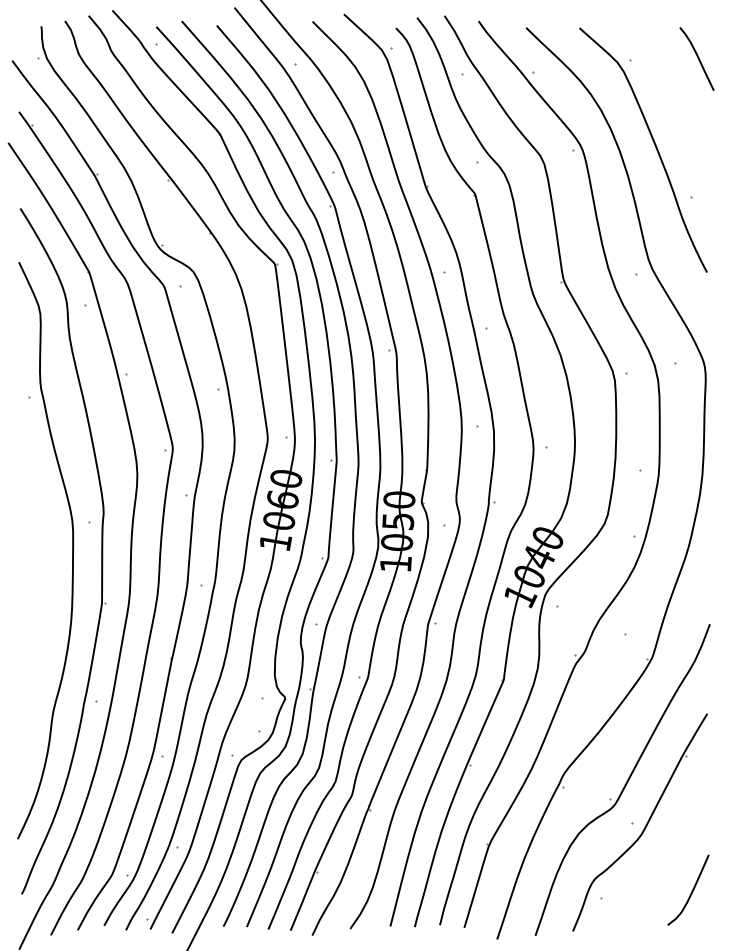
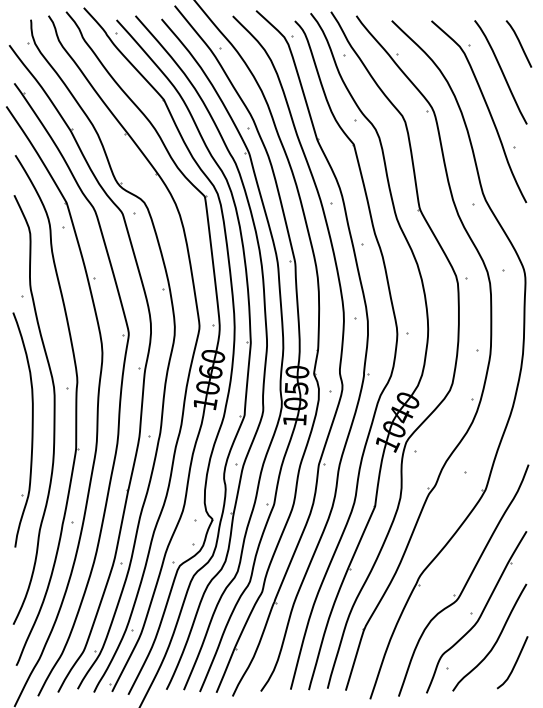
curve: (673, 96) -> (501, 71), added
part: (42, 577) -> (31, 429), added
curve: (666, 860) -> (496, 640), added

